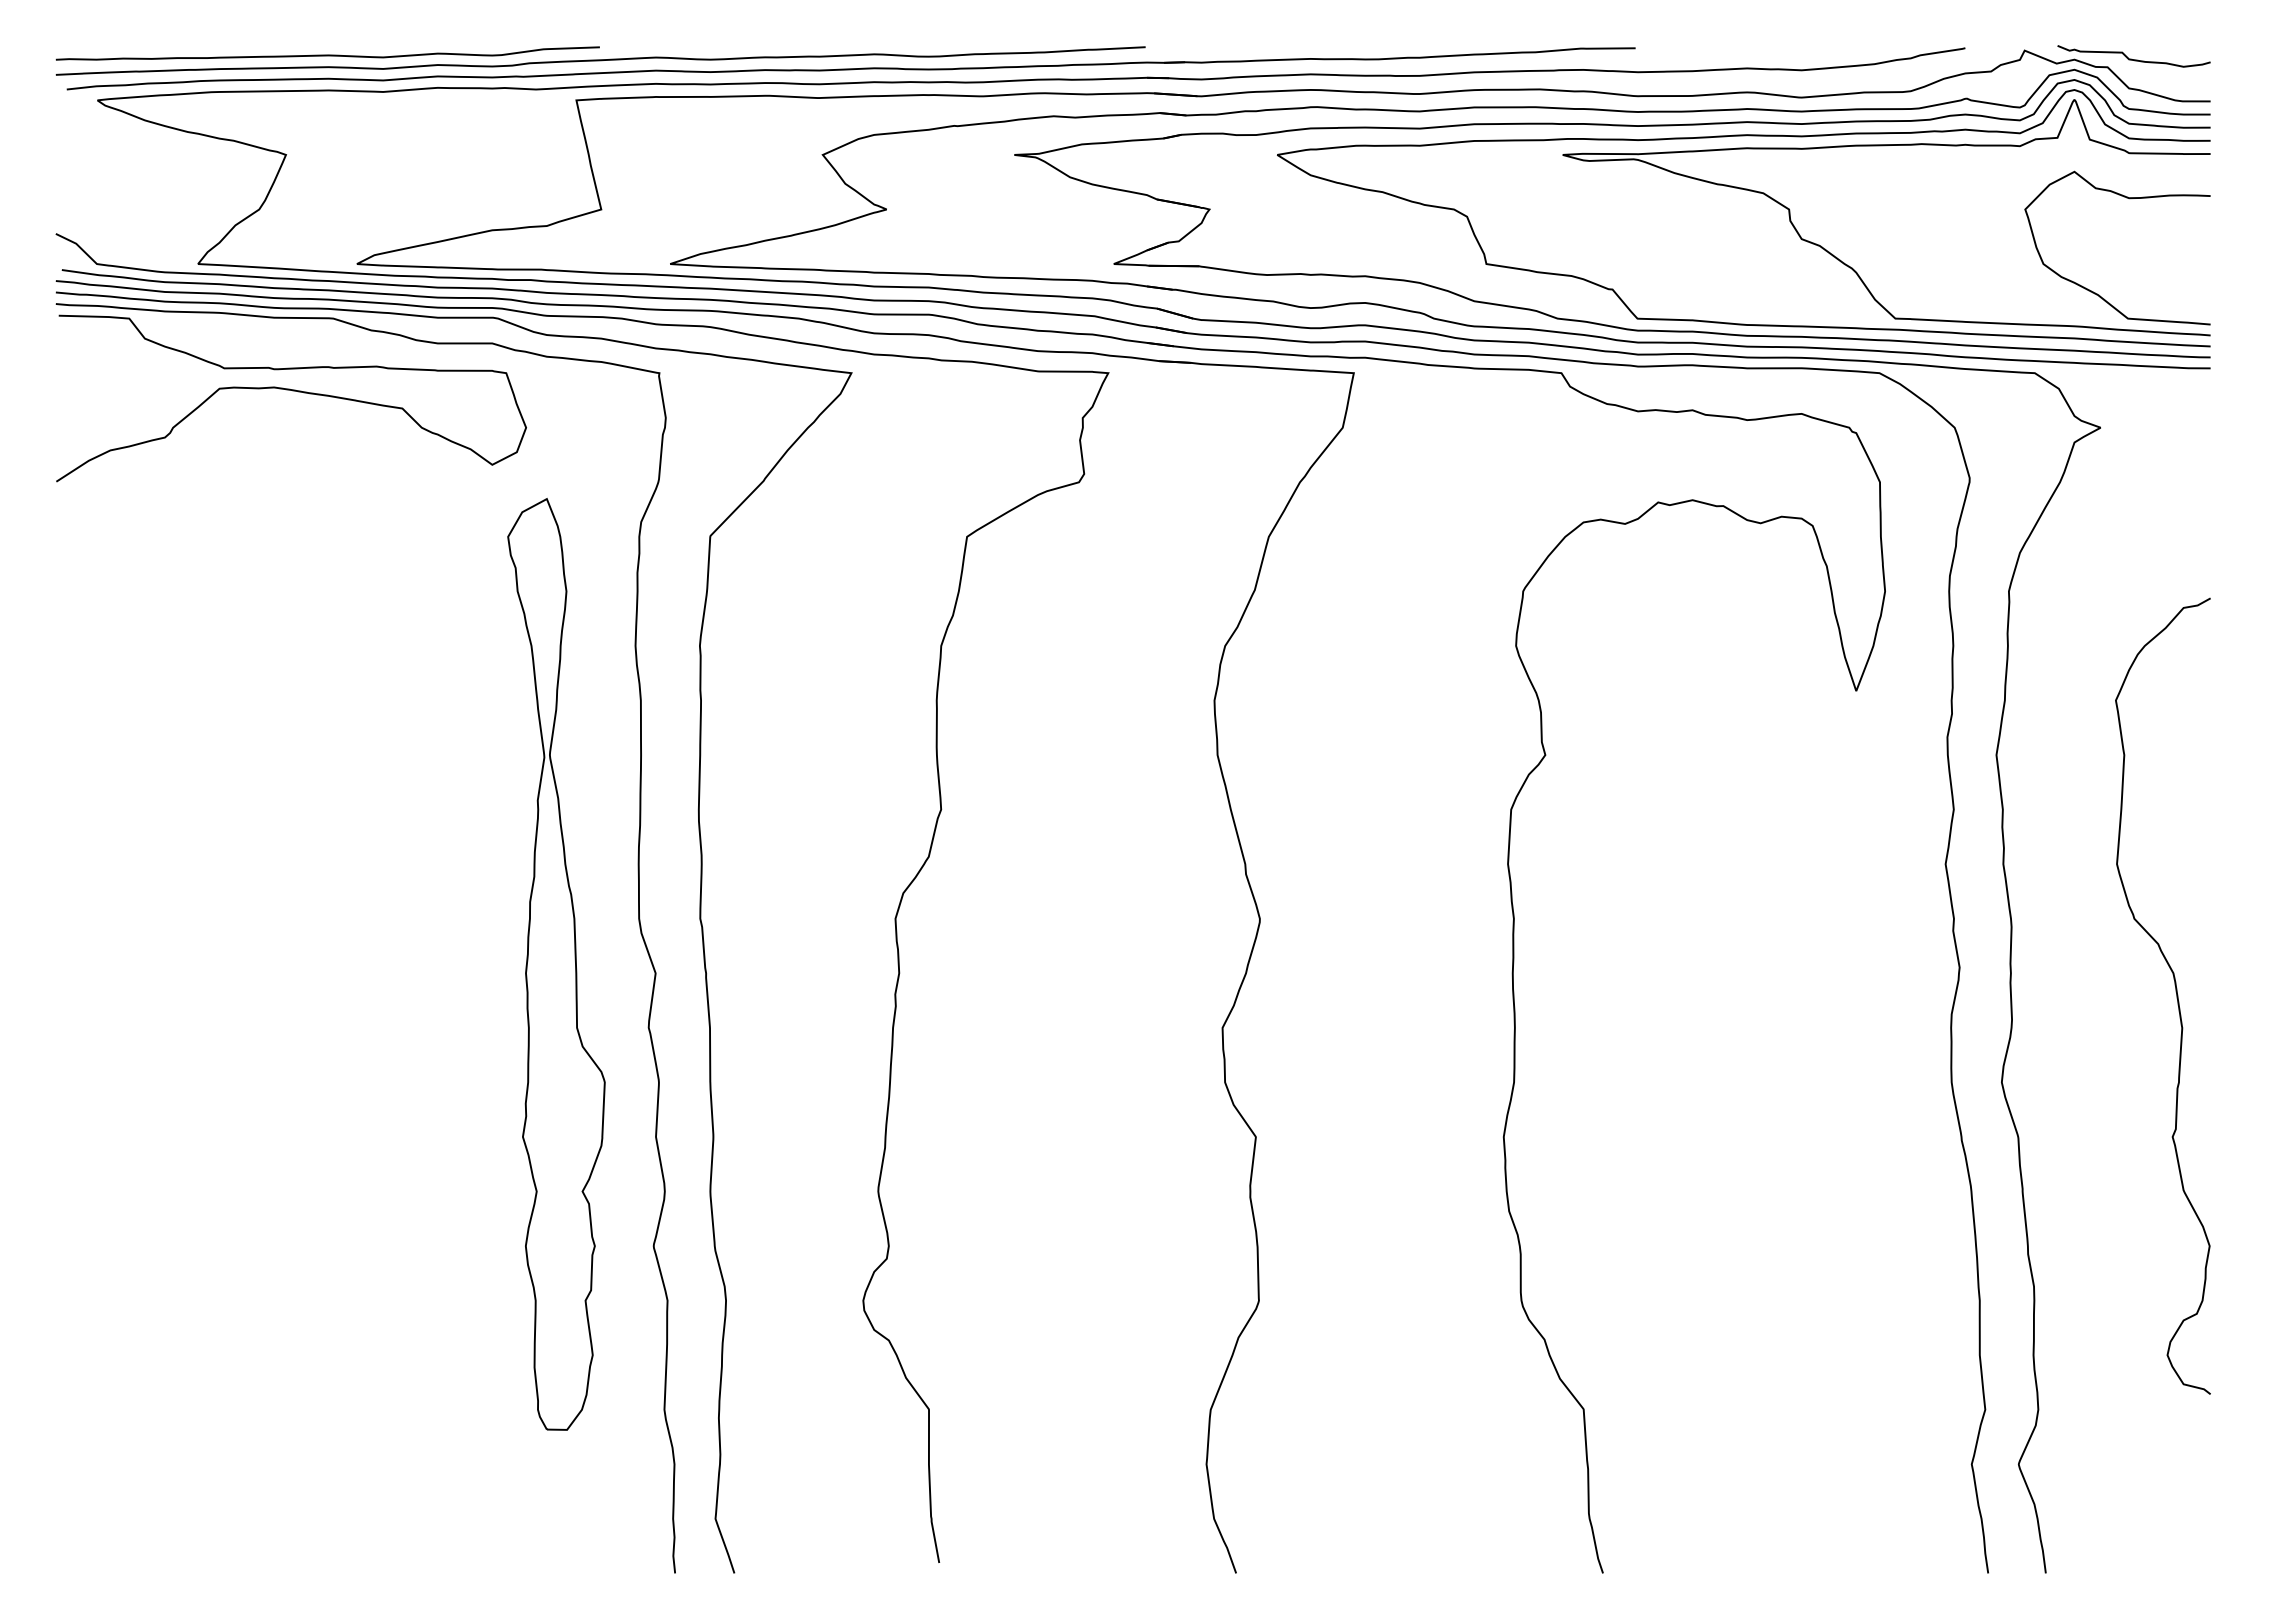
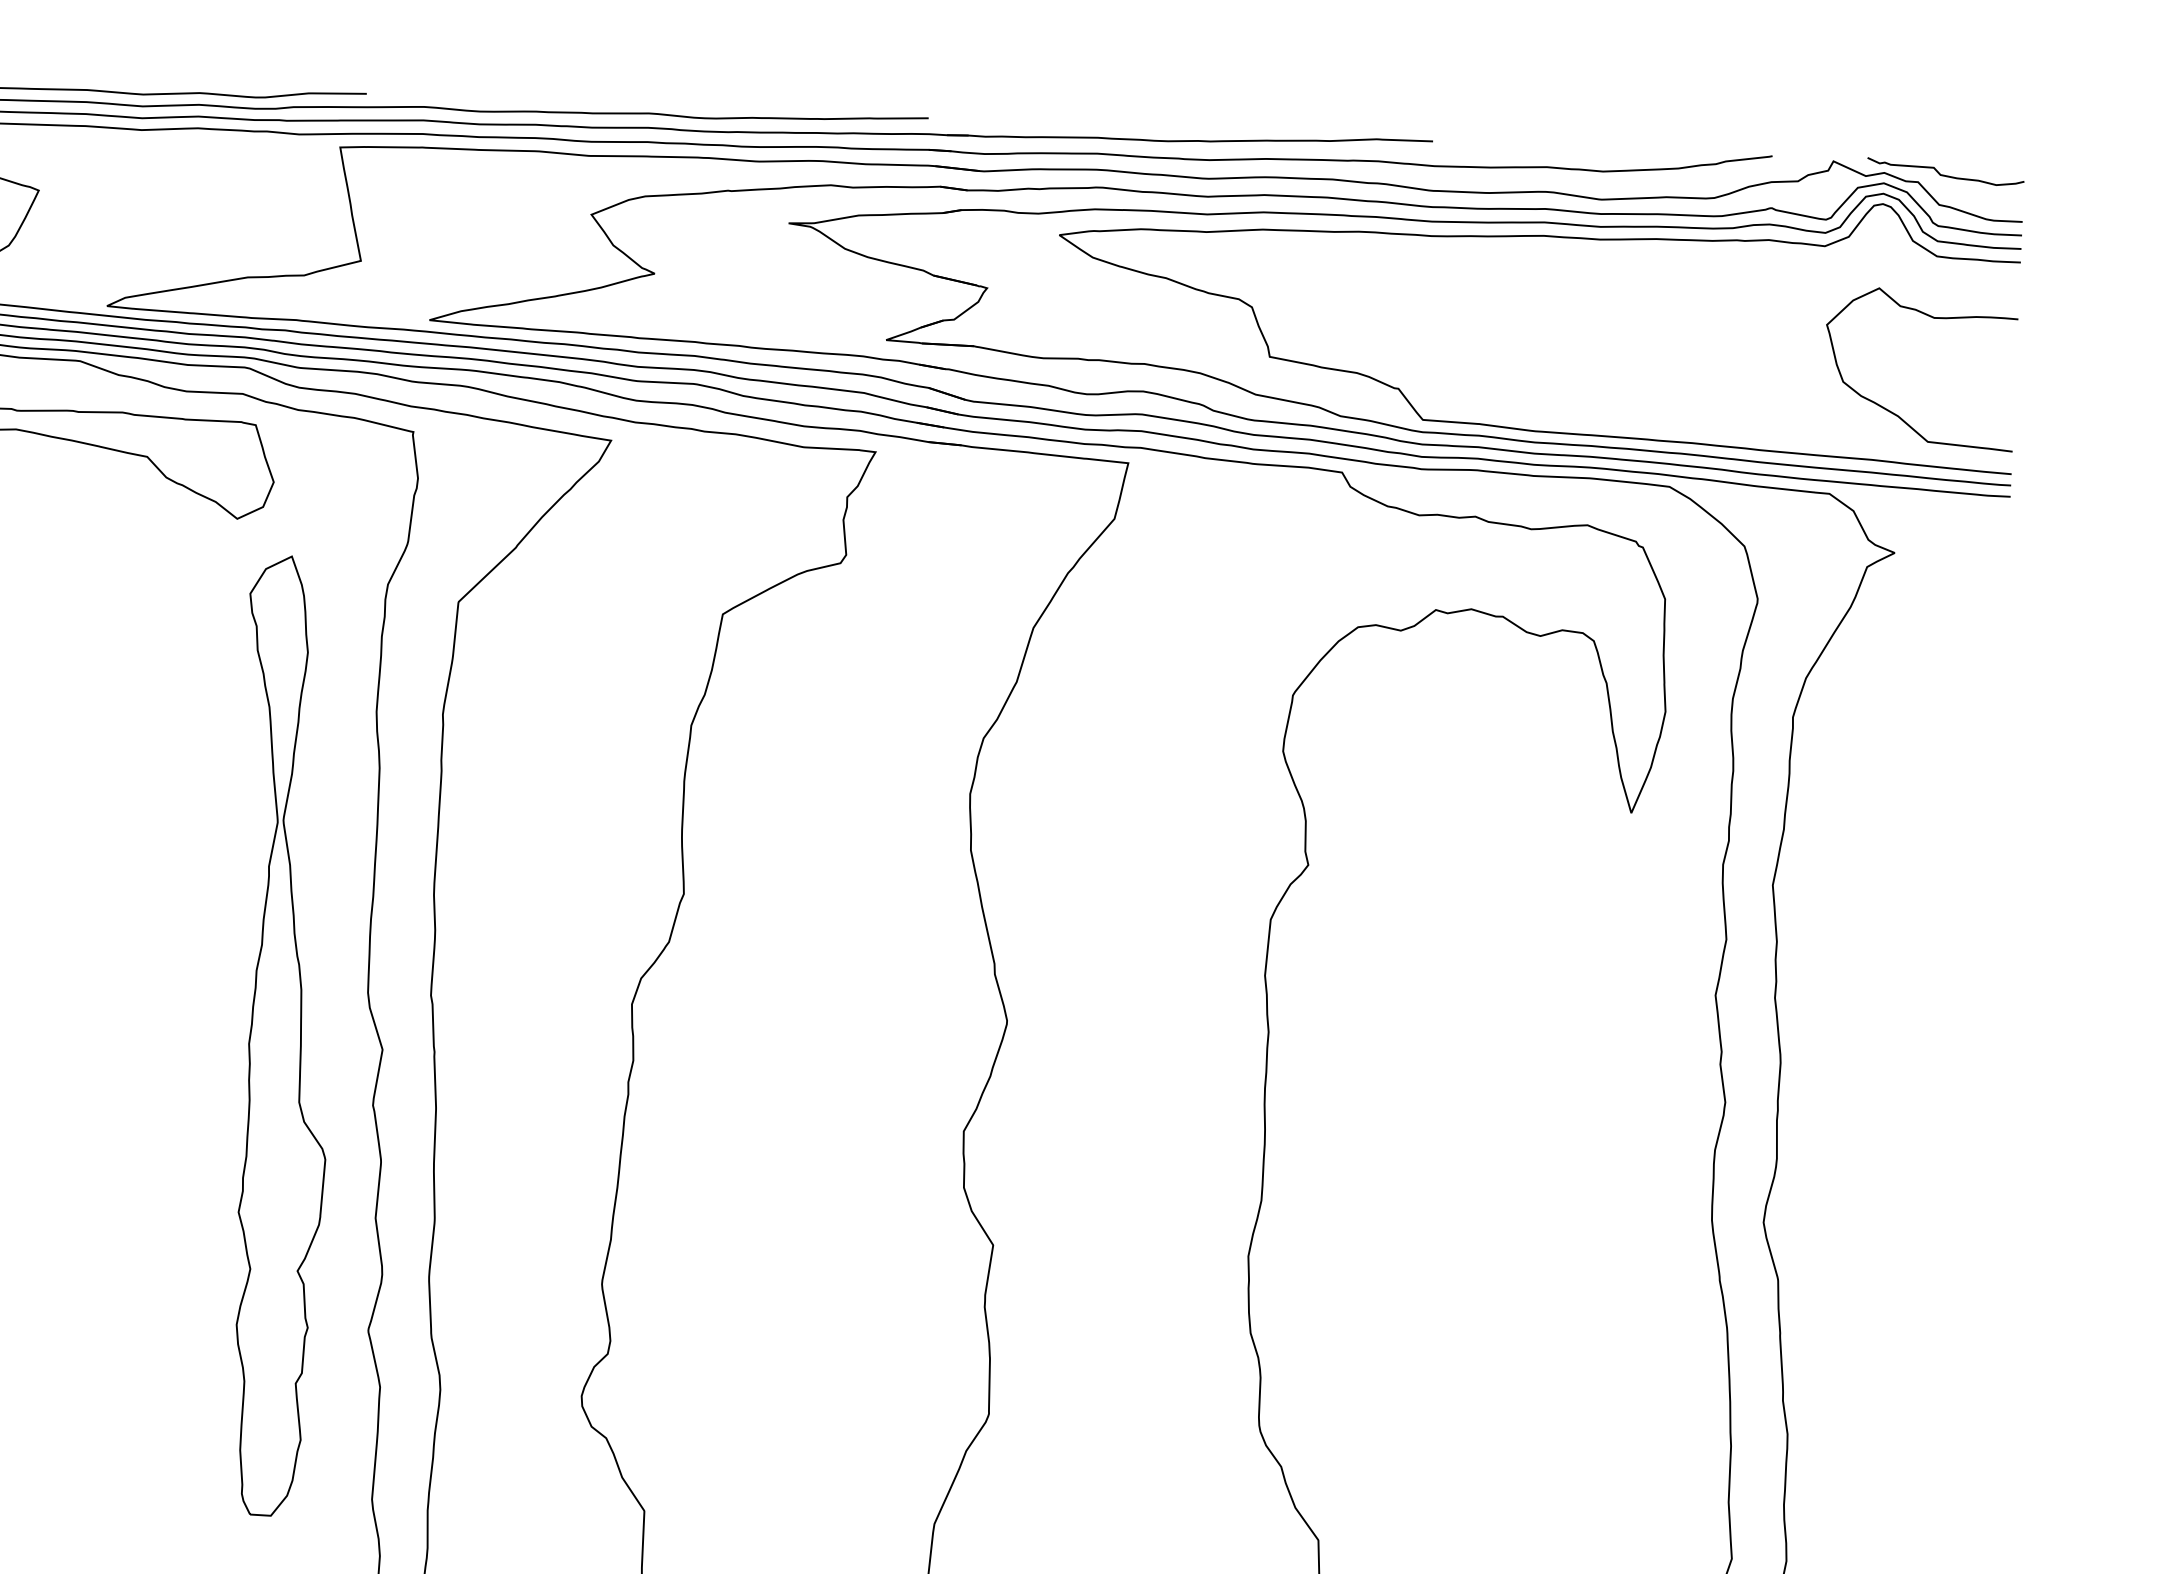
curve: (1852, 267) -> (1646, 376), removed
curve: (2175, 991) -> (1946, 1136), removed

